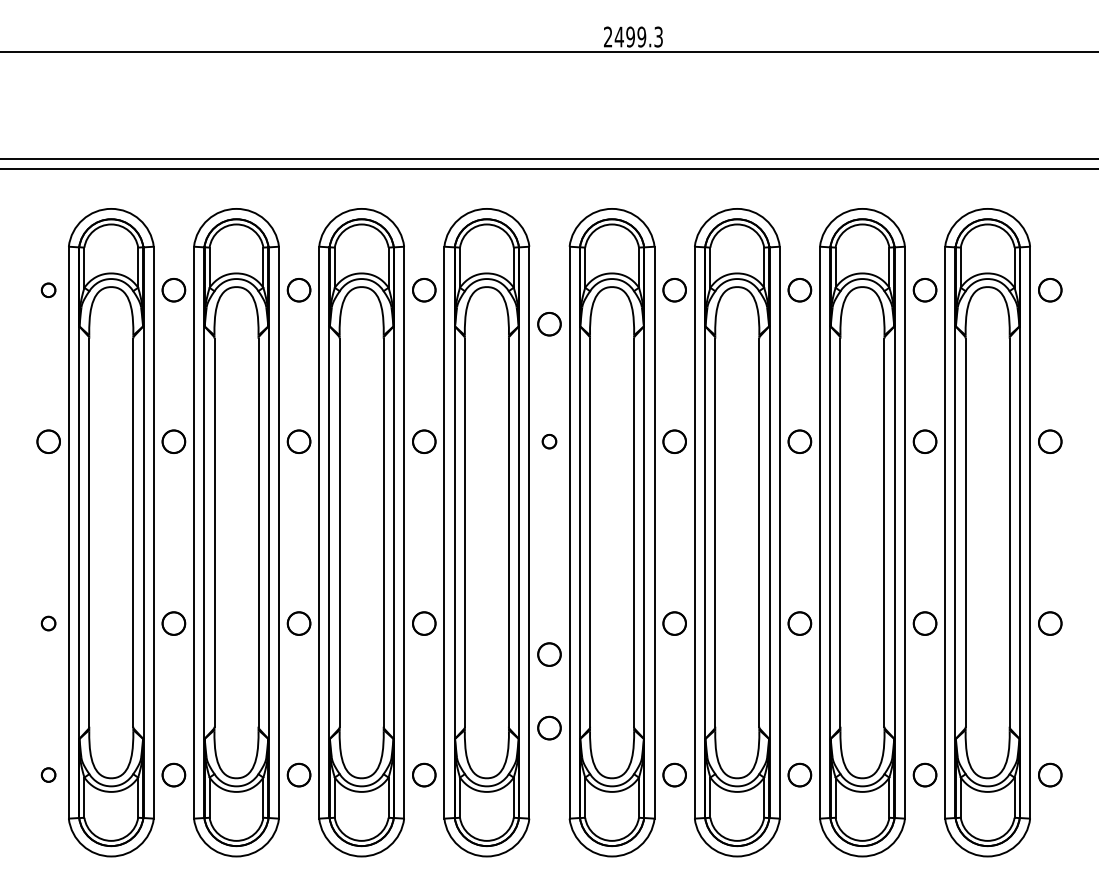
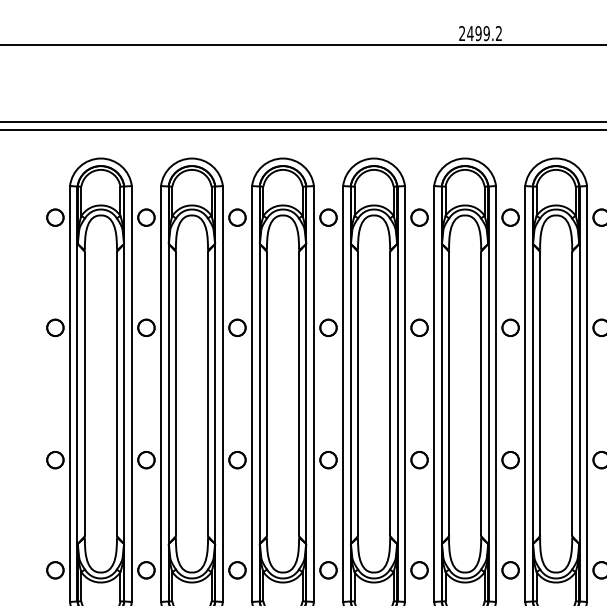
text: (658, 36) -> (498, 33), 2499.3 -> 2499.2
circle: (48, 290) -> (55, 217), size x1.67
circle: (549, 324) -> (419, 217), moved
circle: (549, 441) -> (419, 327), size x1.67
circle: (48, 623) -> (55, 460), size x1.67
circle: (549, 654) -> (419, 460), moved
part: (549, 727) -> (419, 569), moved
part: (48, 774) -> (55, 569), size x1.67

